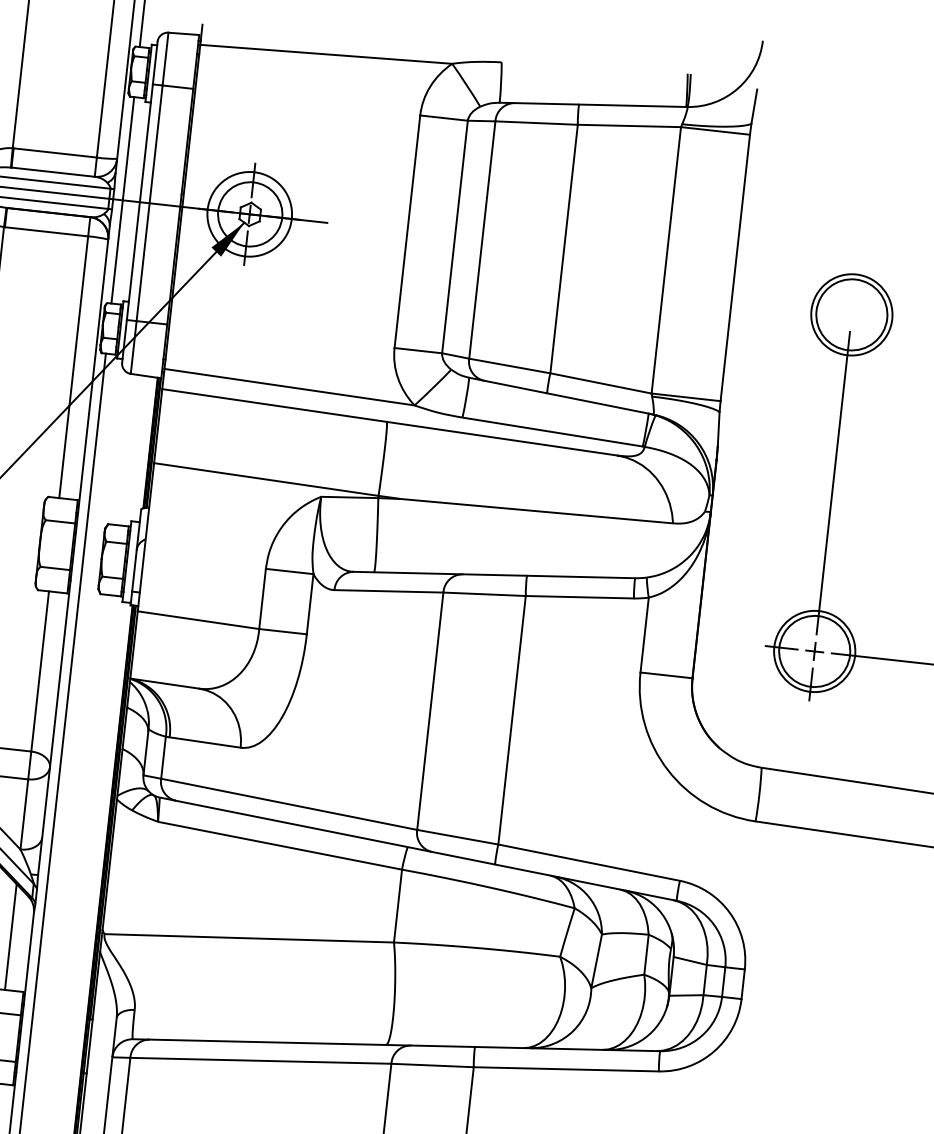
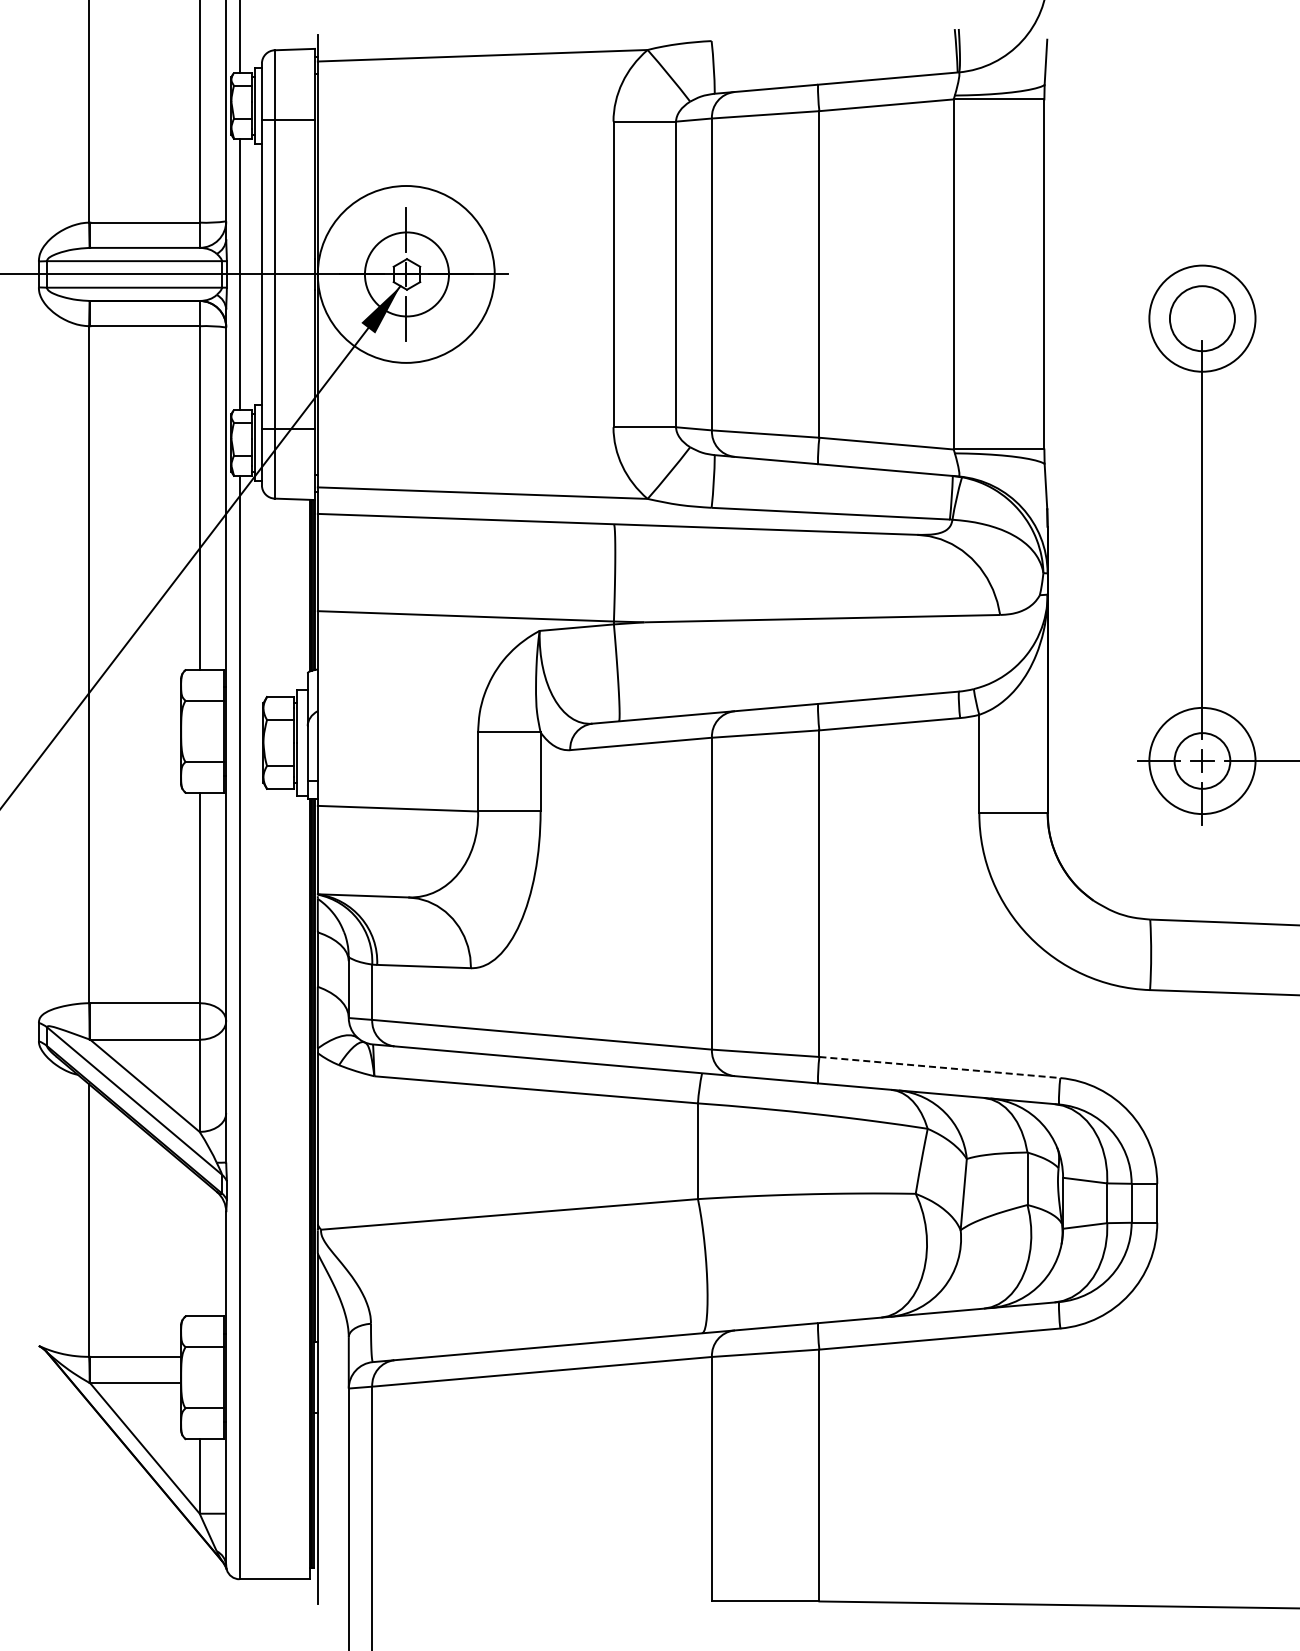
circle: (249, 214) -> (406, 274), size x1.6
circle: (851, 314) -> (1202, 318), size x0.7
circle: (814, 651) -> (1202, 760), size x0.6
line: (588, 862) -> (939, 1067), solid -> dashed
line: (10, 936) -> (199, 1246), removed

